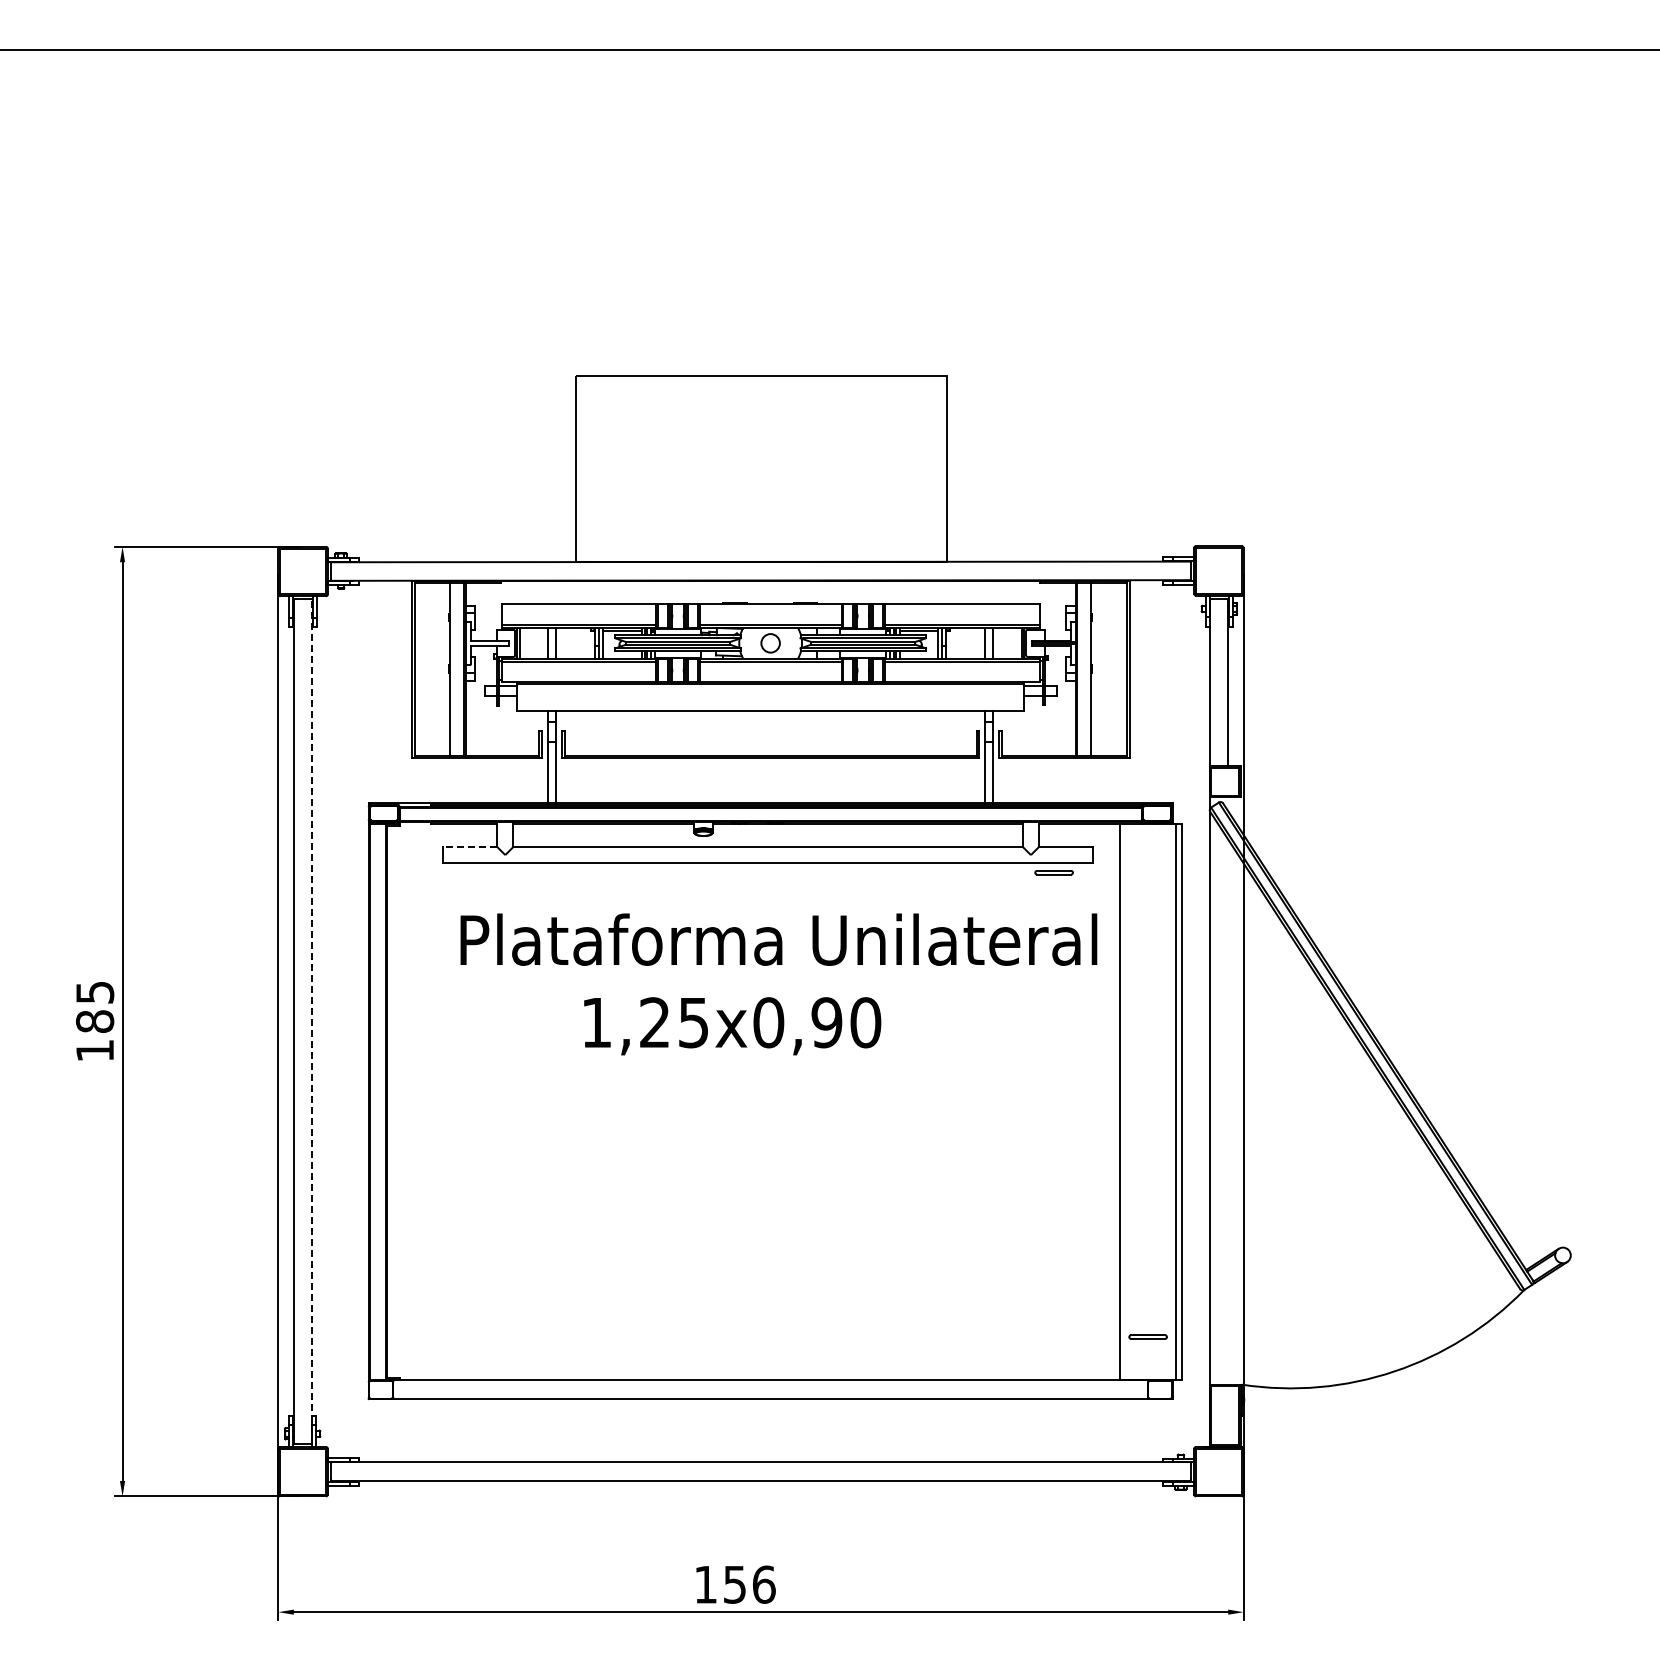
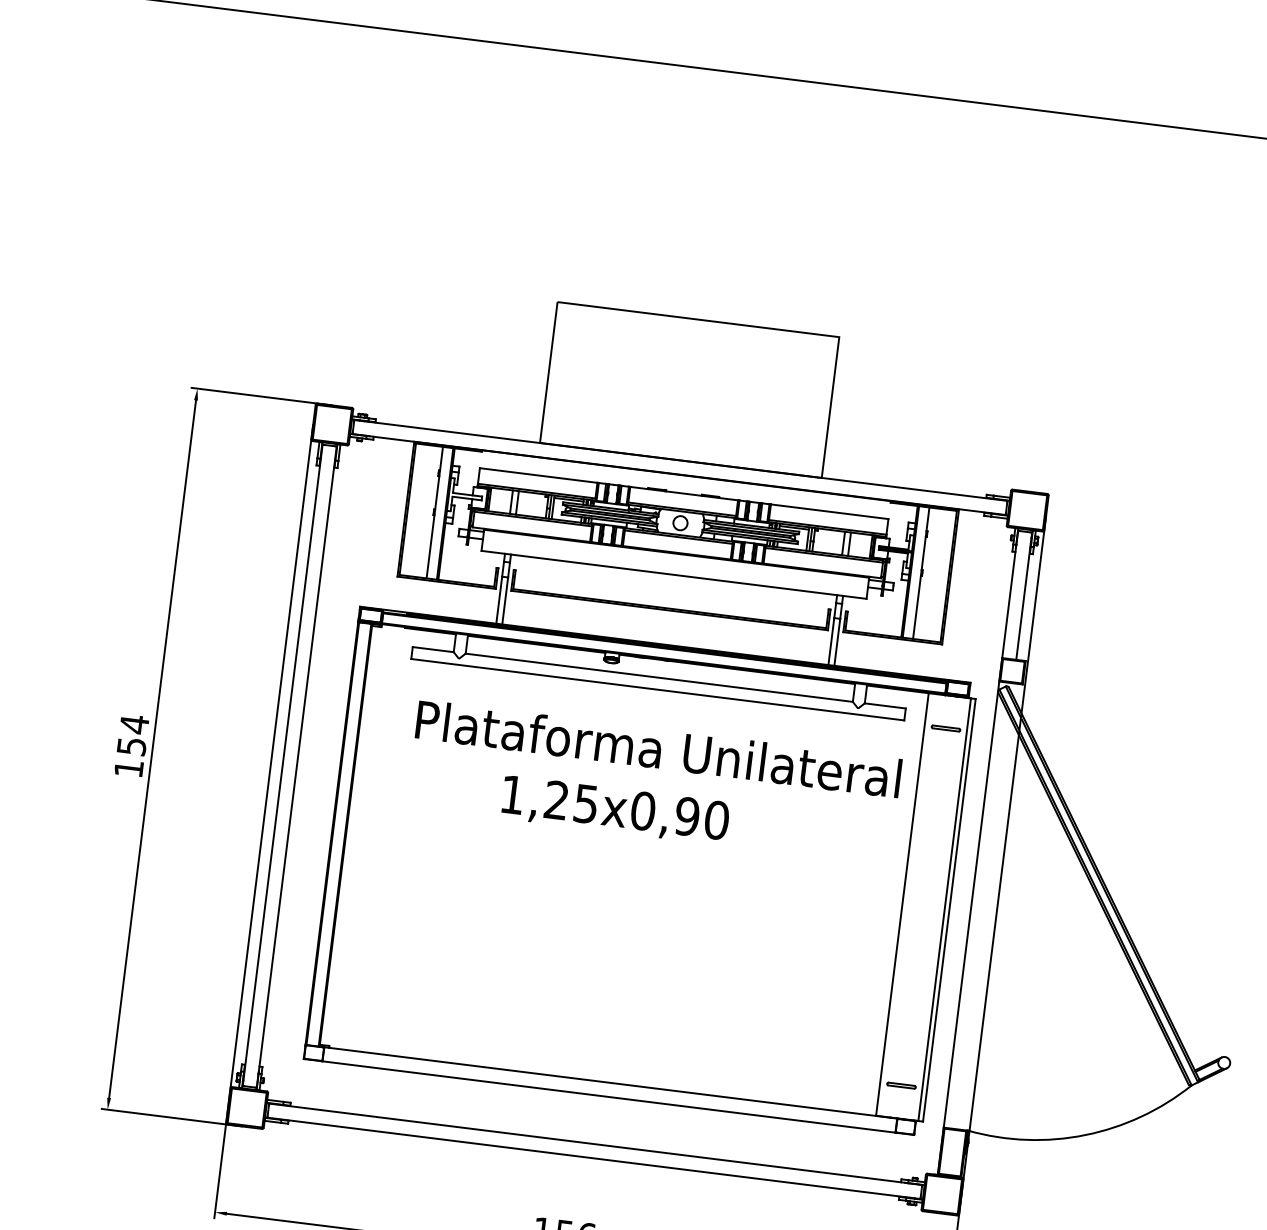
line: (470, 847) -> (433, 649), dashed -> solid
part: (1053, 872) -> (945, 728), moved
text: (95, 1006) -> (133, 735), 185 -> 154
line: (312, 1021) -> (296, 767), dashed -> solid

